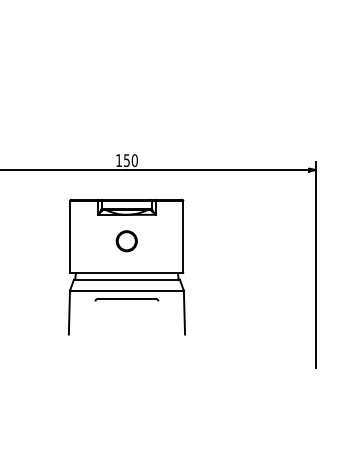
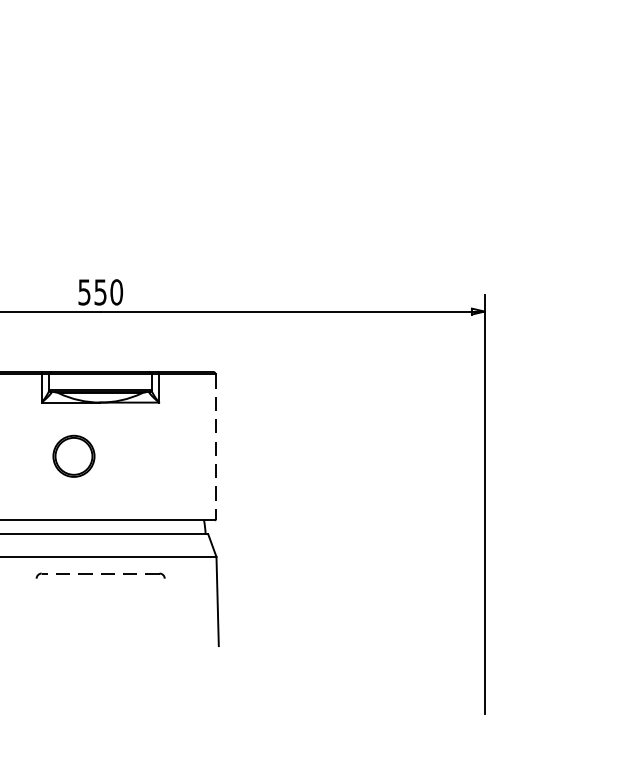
text: (118, 160) -> (83, 292), 150 -> 550
line: (183, 236) -> (215, 446), solid -> dashed
circle: (126, 241) -> (73, 456), moved
line: (126, 298) -> (99, 572), solid -> dashed

